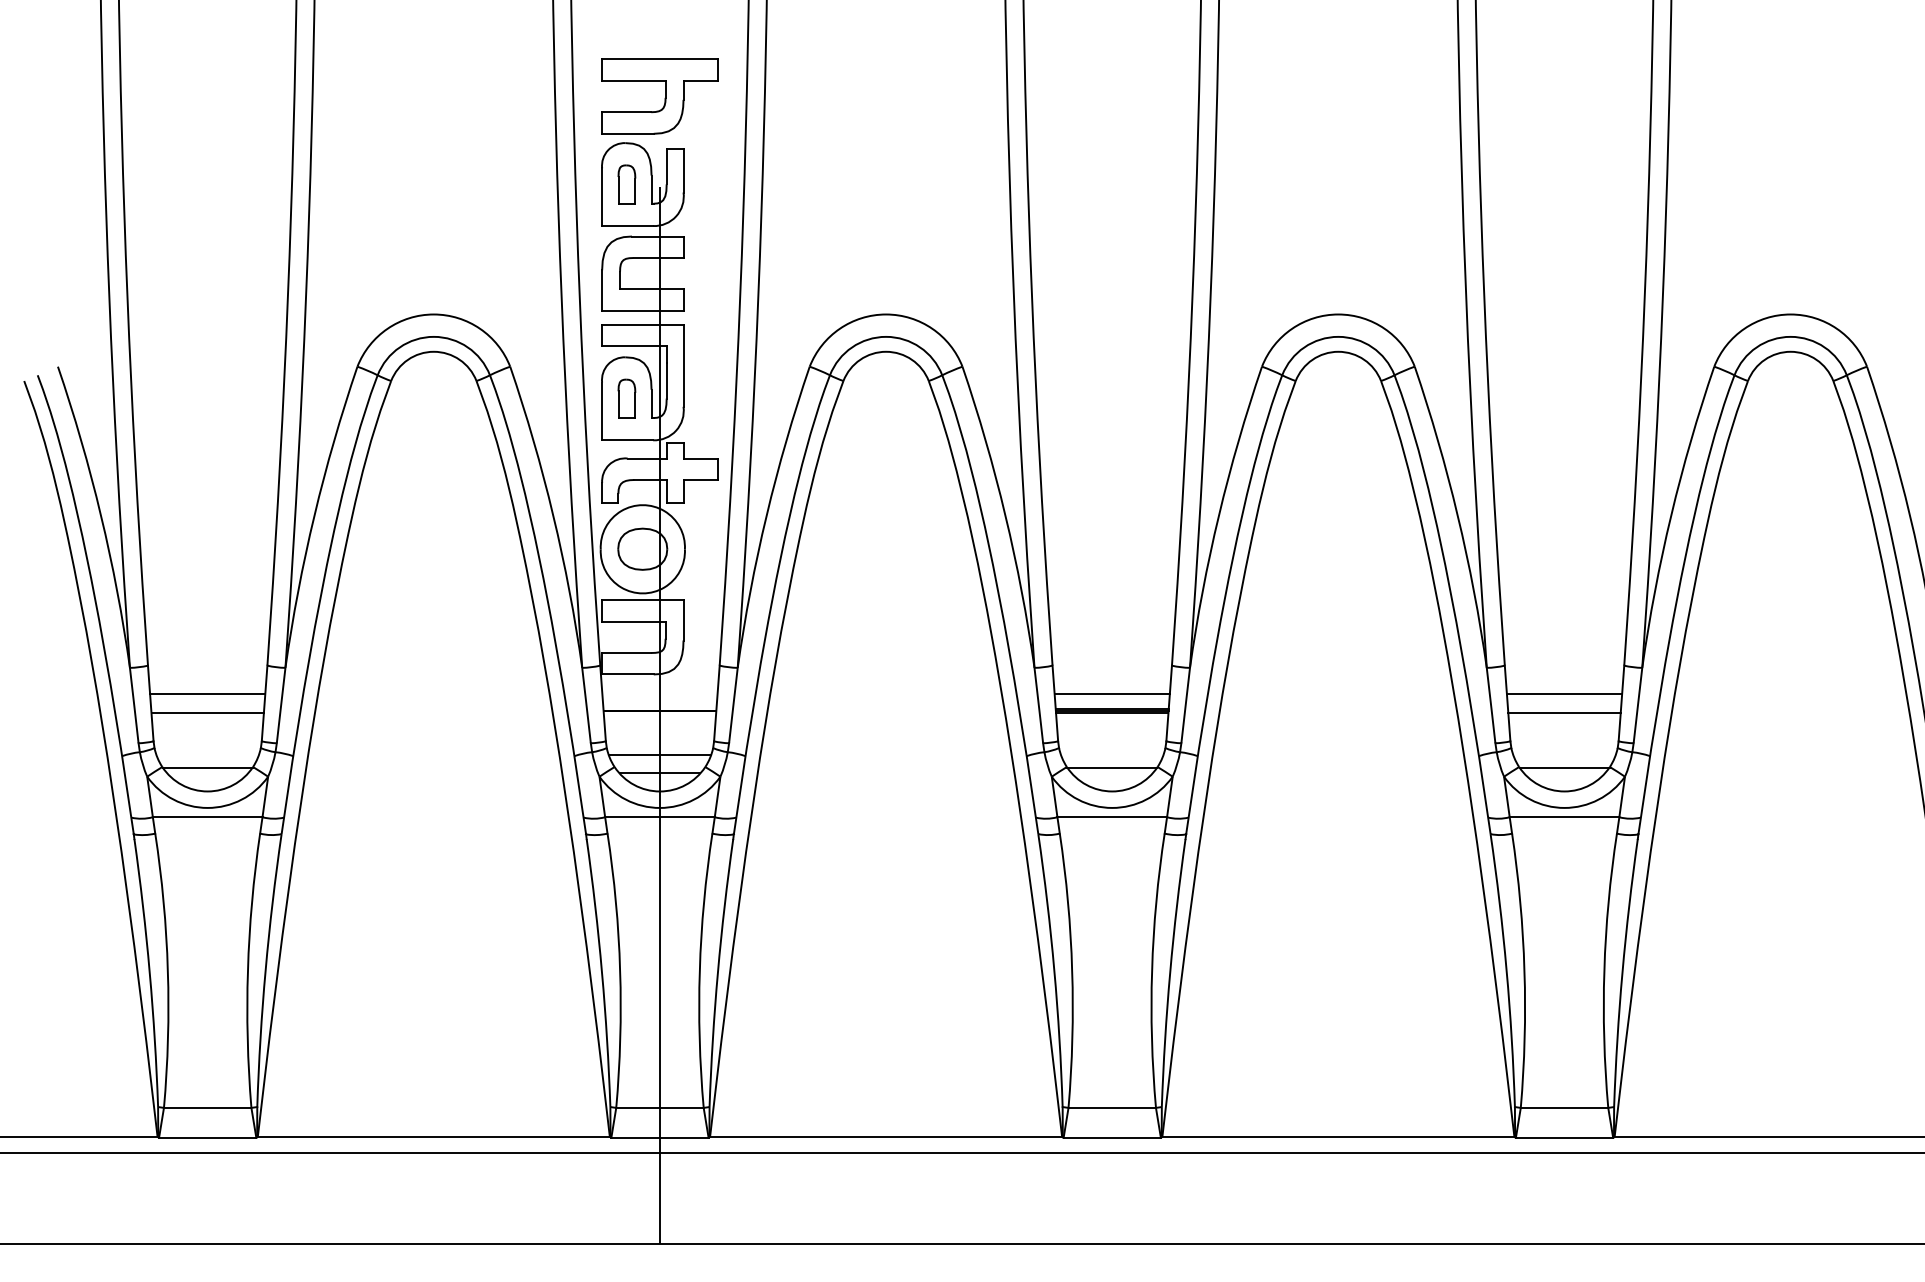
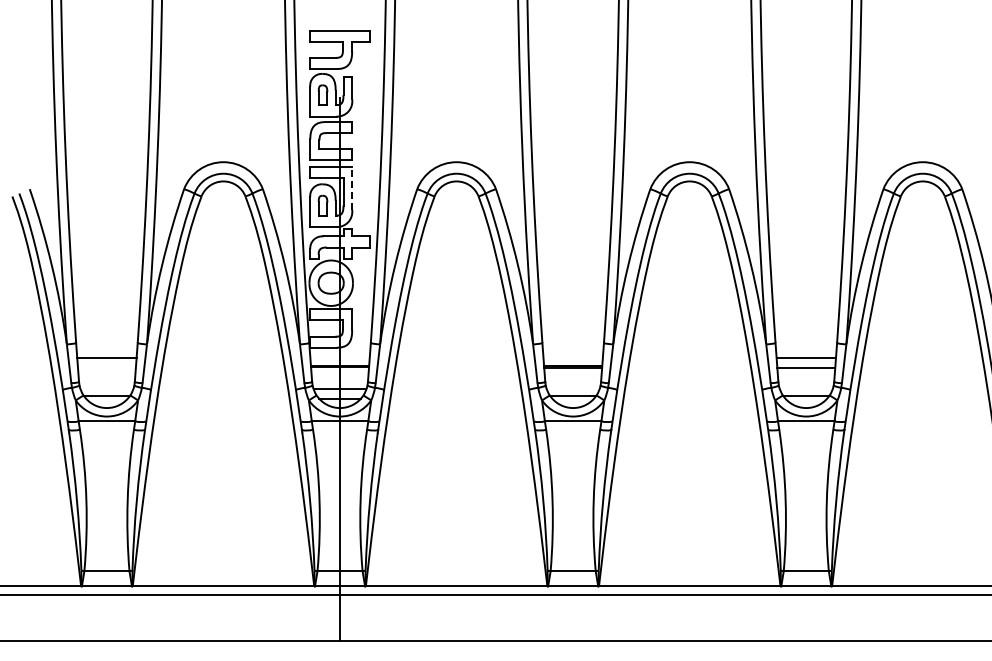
line: (684, 365) -> (352, 188), solid -> dashed
line: (1110, 695) -> (572, 358), removed
line: (206, 712) -> (106, 367), removed

